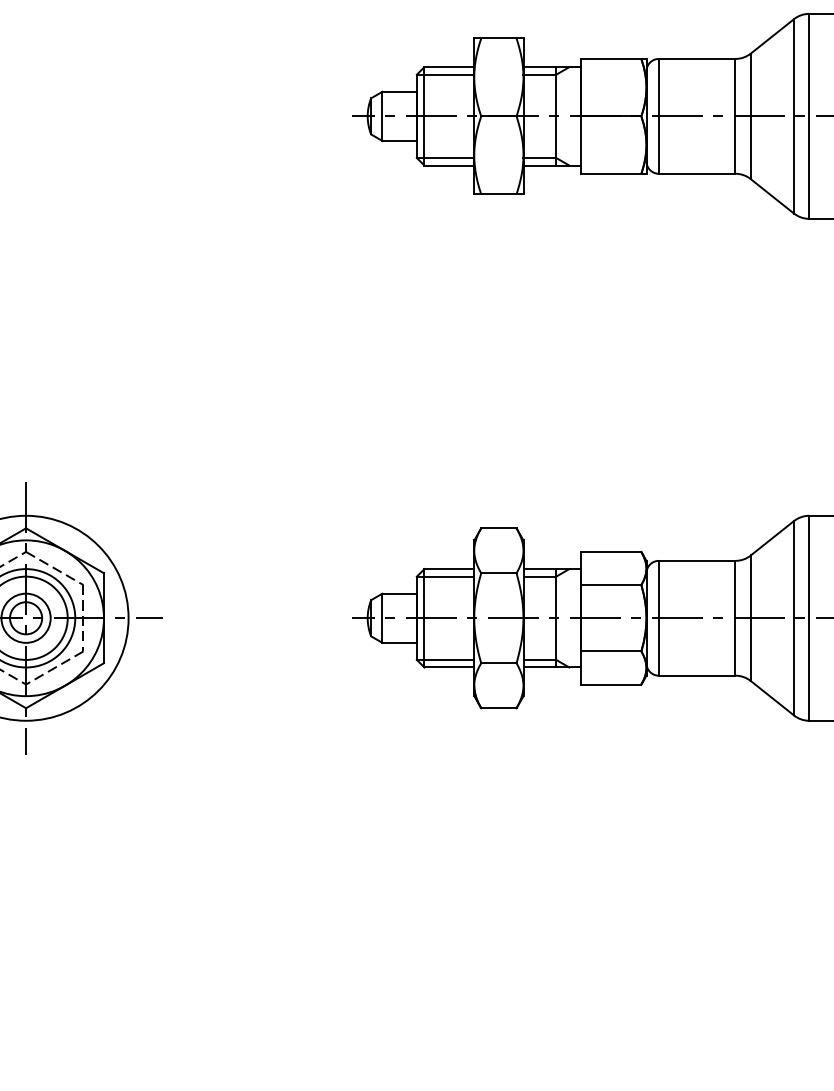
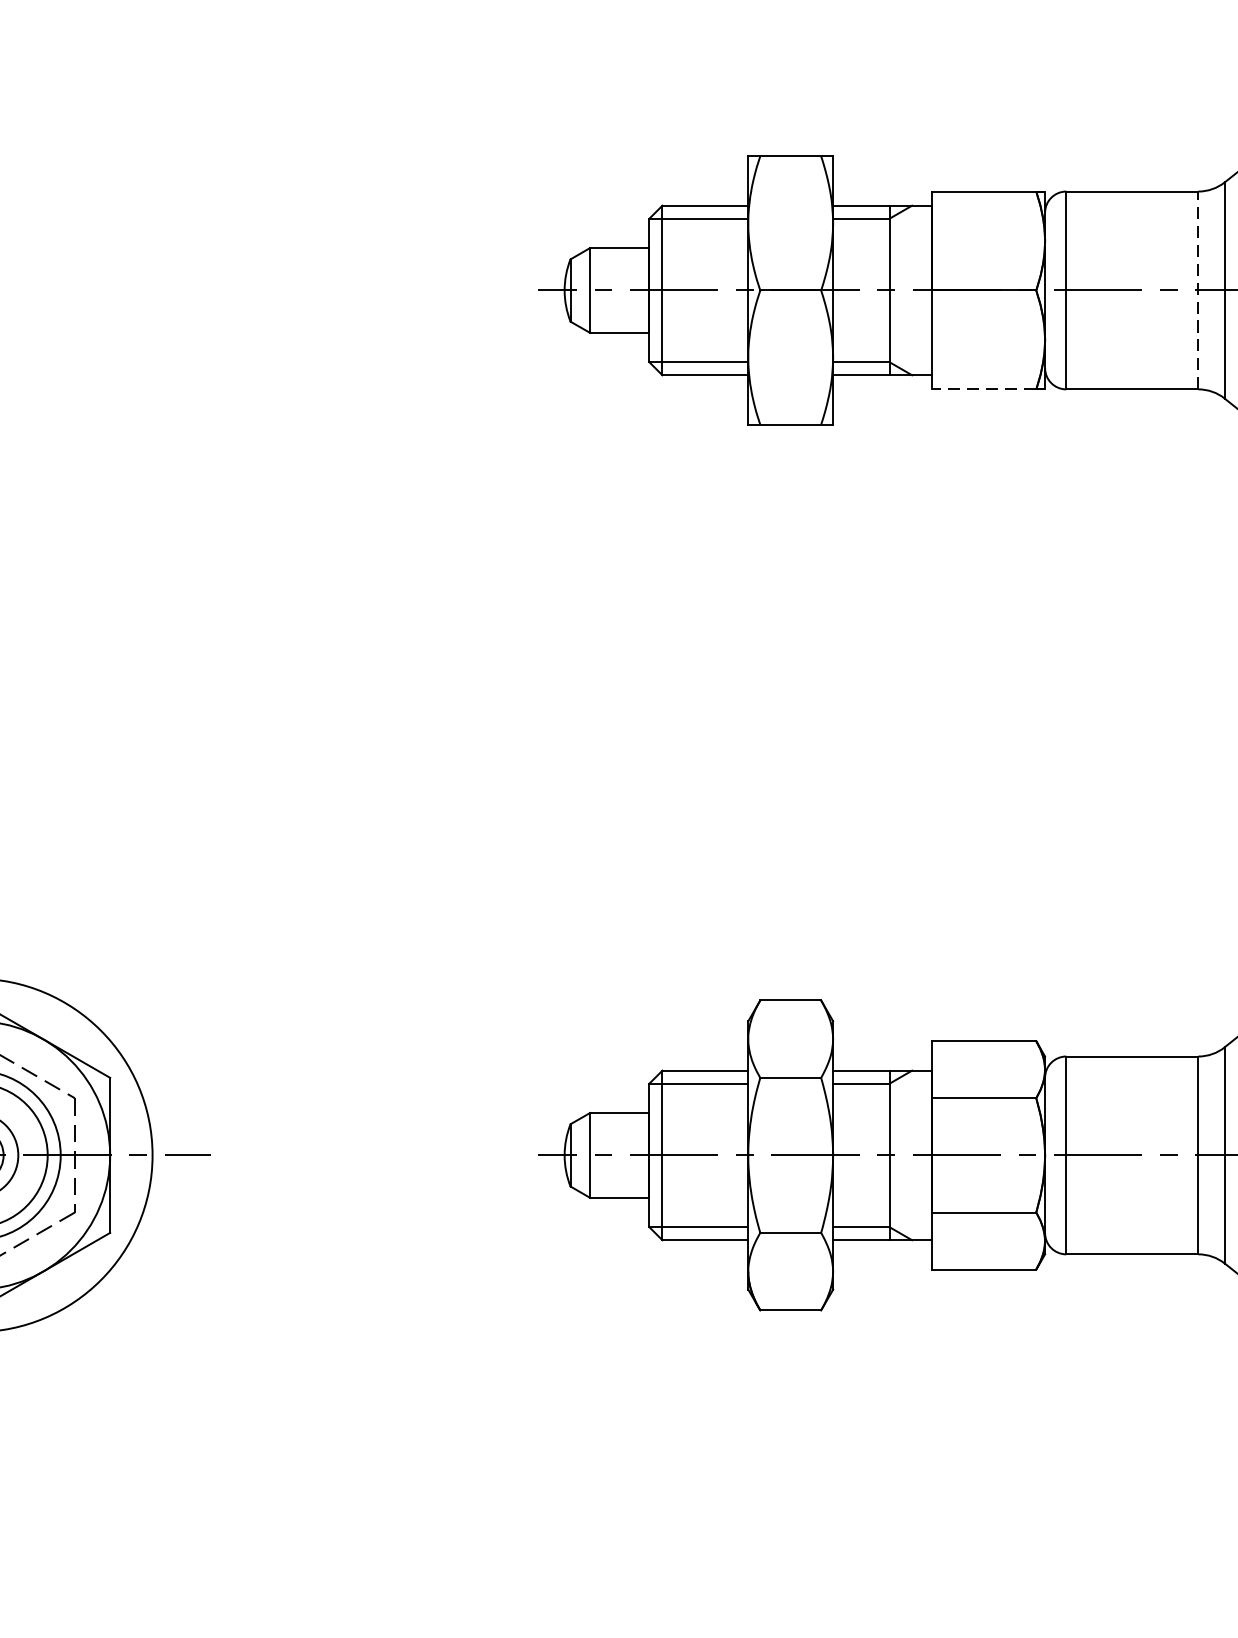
line: (735, 115) -> (1198, 288), solid -> dashed
line: (610, 173) -> (983, 388), solid -> dashed

